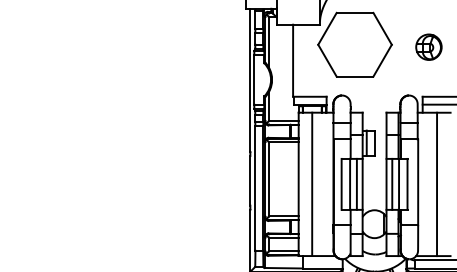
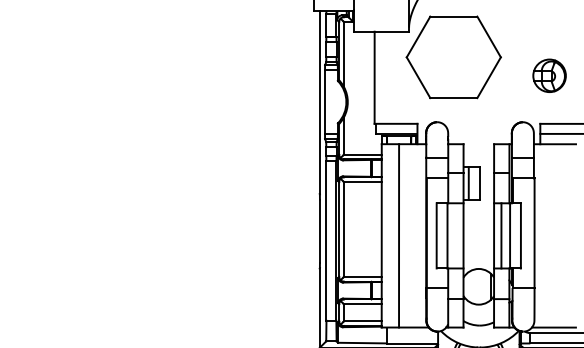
part: (428, 46) -> (549, 74), moved
line: (356, 183) -> (455, 234), removed
line: (437, 184) -> (559, 236), removed

